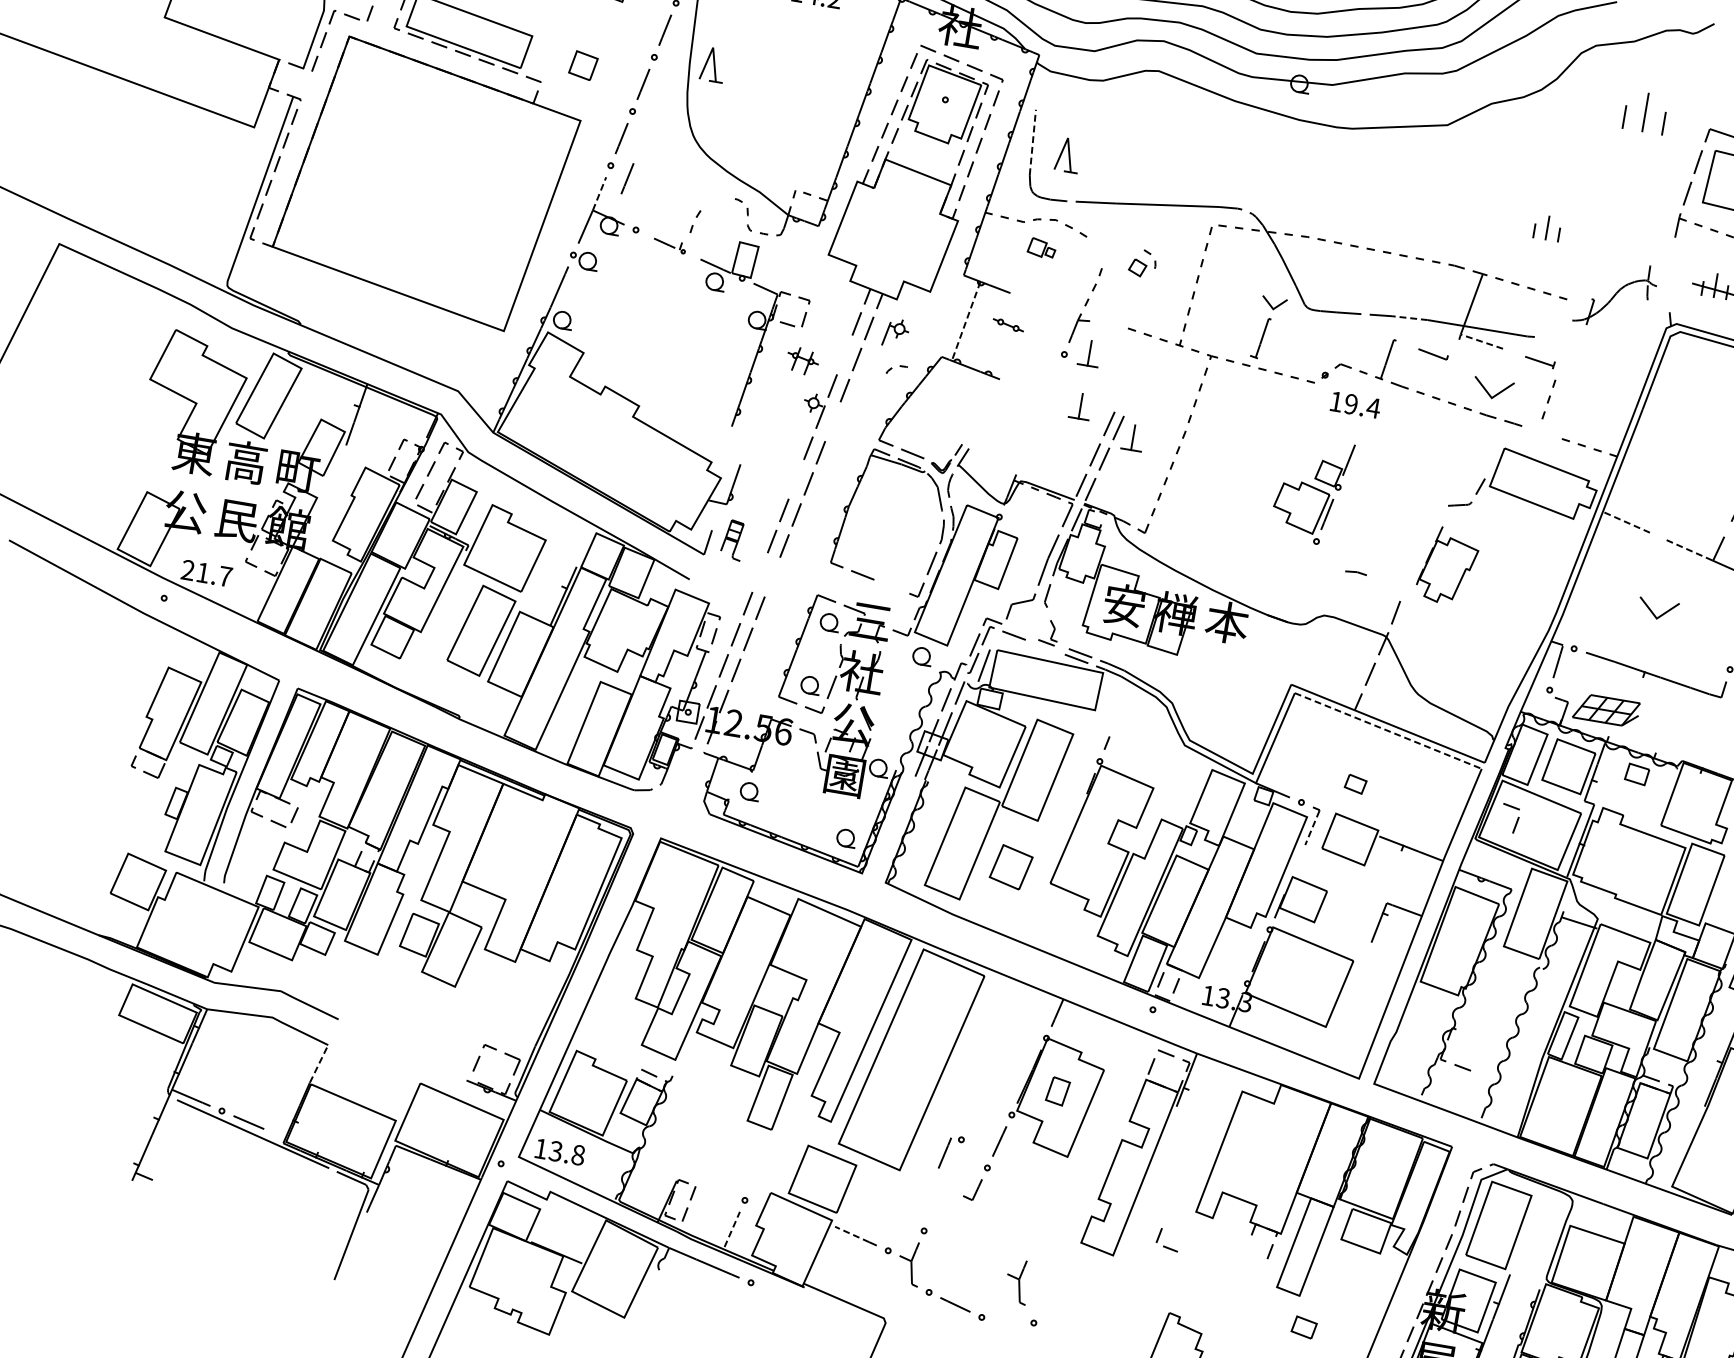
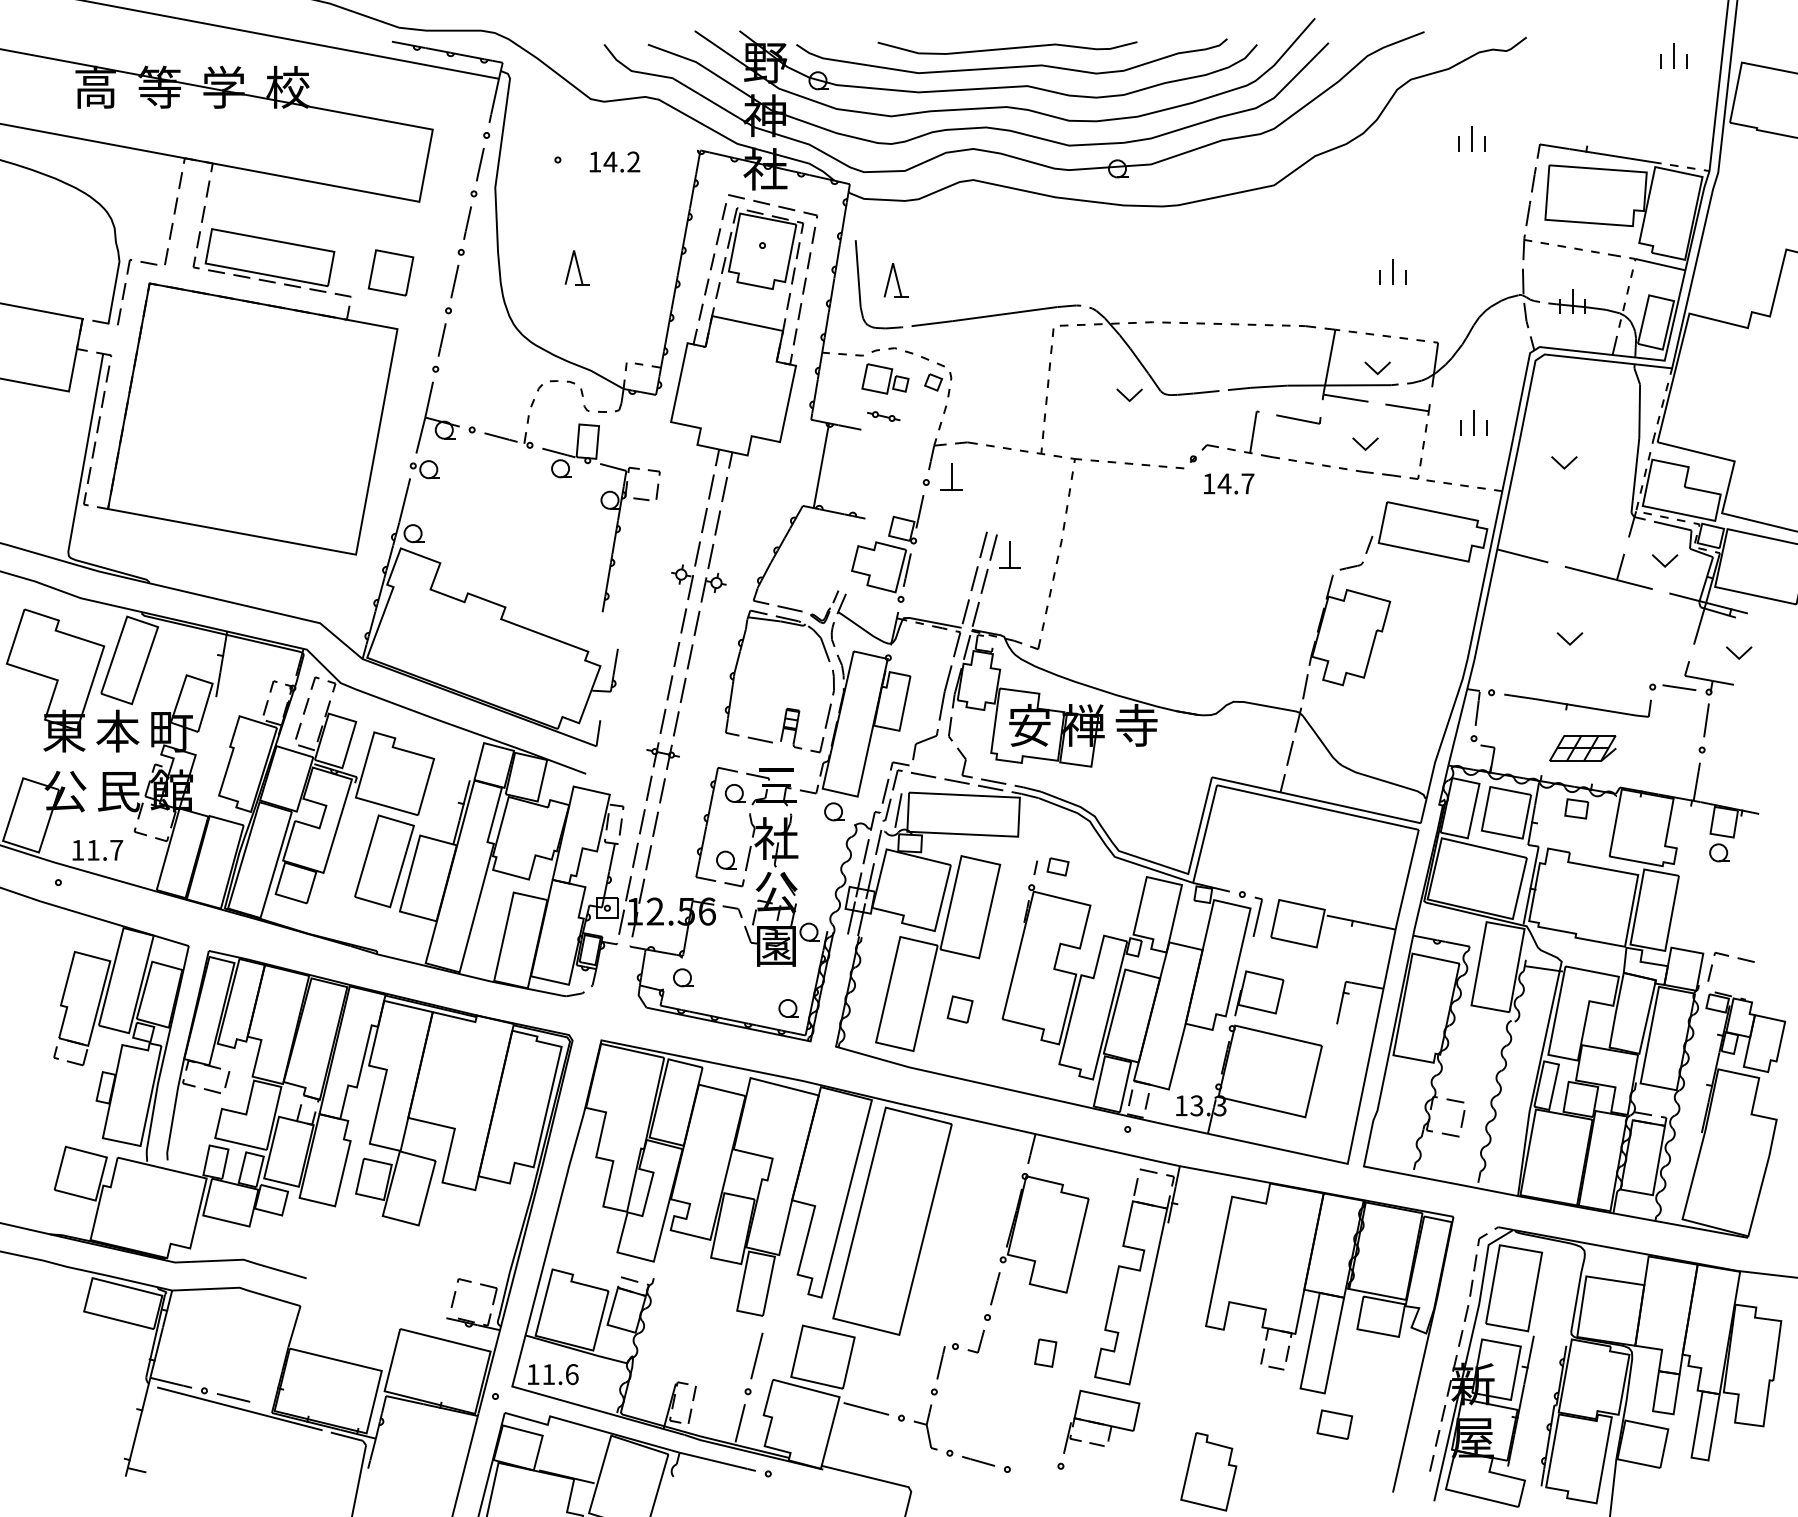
part: (712, 64) -> (576, 267), moved
part: (583, 65) -> (390, 272), size x1.67
part: (1644, 112) -> (1471, 138), size x0.62
line: (1033, 142) -> (858, 273), dashed -> solid
line: (627, 178) -> (454, 379), removed
line: (599, 193) -> (429, 399), dashed -> solid
part: (669, 246) -> (508, 440), size x1.43
part: (1042, 247) -> (885, 378), size x1.67
part: (1143, 262) -> (938, 376), moved
part: (1616, 294) -> (1473, 327), size x1.67
line: (1409, 317) -> (1268, 386), dashed -> solid
part: (1517, 318) -> (1377, 368), added
line: (966, 322) -> (821, 466), dashed -> solid
part: (1008, 325) -> (883, 416), moved
part: (896, 332) -> (713, 587), moved
part: (1260, 338) -> (1121, 432), removed
line: (1481, 341) -> (1345, 398), dashed -> solid
line: (844, 354) -> (704, 520), added
part: (1432, 354) -> (1298, 419), size x1.43
part: (802, 360) -> (662, 755), moved
part: (1539, 362) -> (1407, 409), size x1.43
part: (896, 369) -> (547, 385), moved
part: (1600, 385) -> (1473, 422), added
part: (1493, 388) -> (1365, 443), size x0.62
part: (1080, 405) -> (951, 531), removed
text: (1361, 405) -> (1235, 483), 19.4 -> 14.7
part: (1541, 431) -> (1421, 478), added
part: (1681, 439) -> (1564, 462), added
text: (245, 462) -> (117, 731), 高 -> 本
line: (796, 479) -> (676, 654), added
part: (1311, 490) -> (887, 548), moved
line: (1626, 521) -> (1522, 555), dashed -> solid
part: (733, 539) -> (791, 728), moved
line: (1687, 549) -> (1589, 573), dashed -> solid
part: (1447, 565) -> (1349, 630), size x1.43
text: (187, 569) -> (77, 849), 21.7 -> 11.7
line: (1356, 572) -> (966, 442), moved
part: (1657, 609) -> (1569, 638), size x0.62
text: (1227, 622) -> (1136, 725), 本 -> 寺
part: (1049, 632) -> (958, 765), size x1.43
part: (1606, 710) -> (1582, 748), moved
line: (1388, 731) -> (1318, 807), dashed -> solid
part: (1355, 783) -> (1057, 866), moved
part: (1516, 820) -> (1462, 1114), moved
line: (1312, 827) -> (1257, 918), dashed -> solid
part: (1010, 866) -> (959, 1009), size x0.62
line: (319, 1063) -> (294, 1326), dashed -> solid
part: (1057, 1090) -> (1045, 1352), moved
part: (951, 1152) -> (947, 1361), moved
text: (567, 1153) -> (560, 1374), 13.8 -> 11.6
line: (758, 1166) -> (756, 1355), added
line: (732, 1229) -> (740, 1423), dashed -> solid
line: (851, 1234) -> (861, 1407), dashed -> solid
part: (1164, 1245) -> (1269, 1365), moved
part: (1017, 1281) -> (1037, 1427), removed
part: (1080, 1286) -> (1101, 1421), added
part: (1303, 1327) -> (1334, 1424), size x1.43

